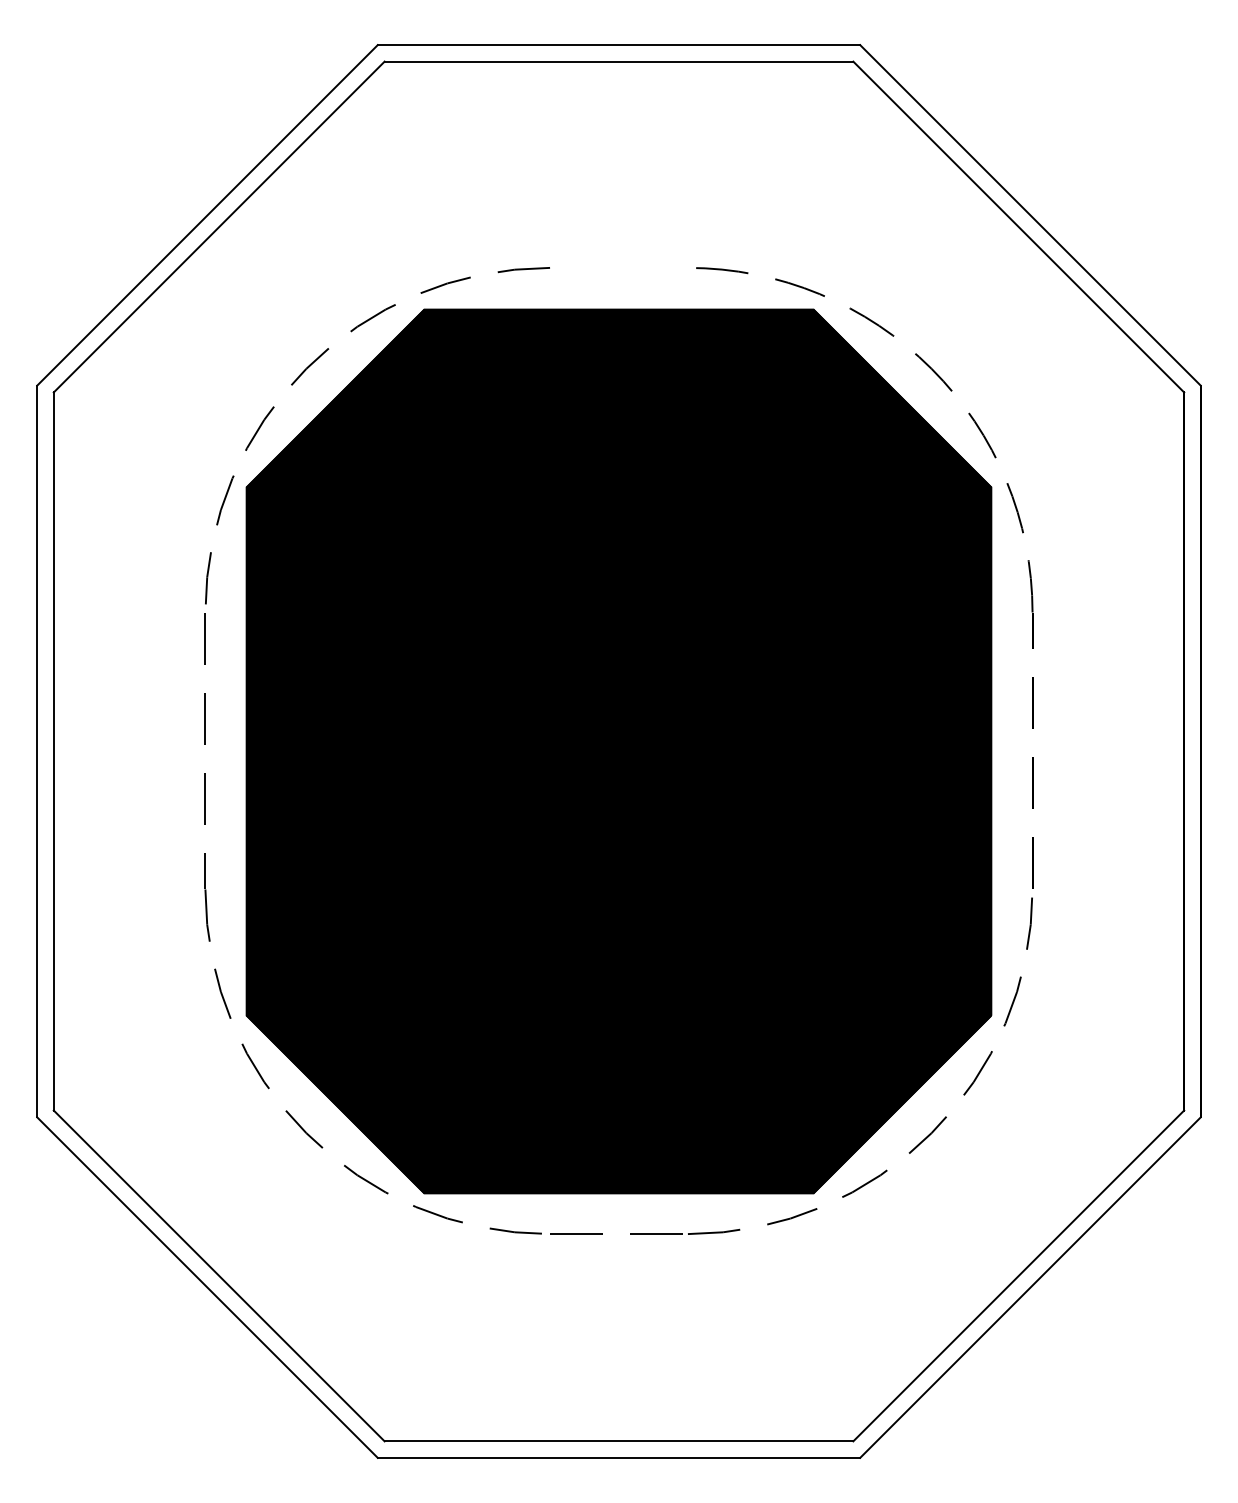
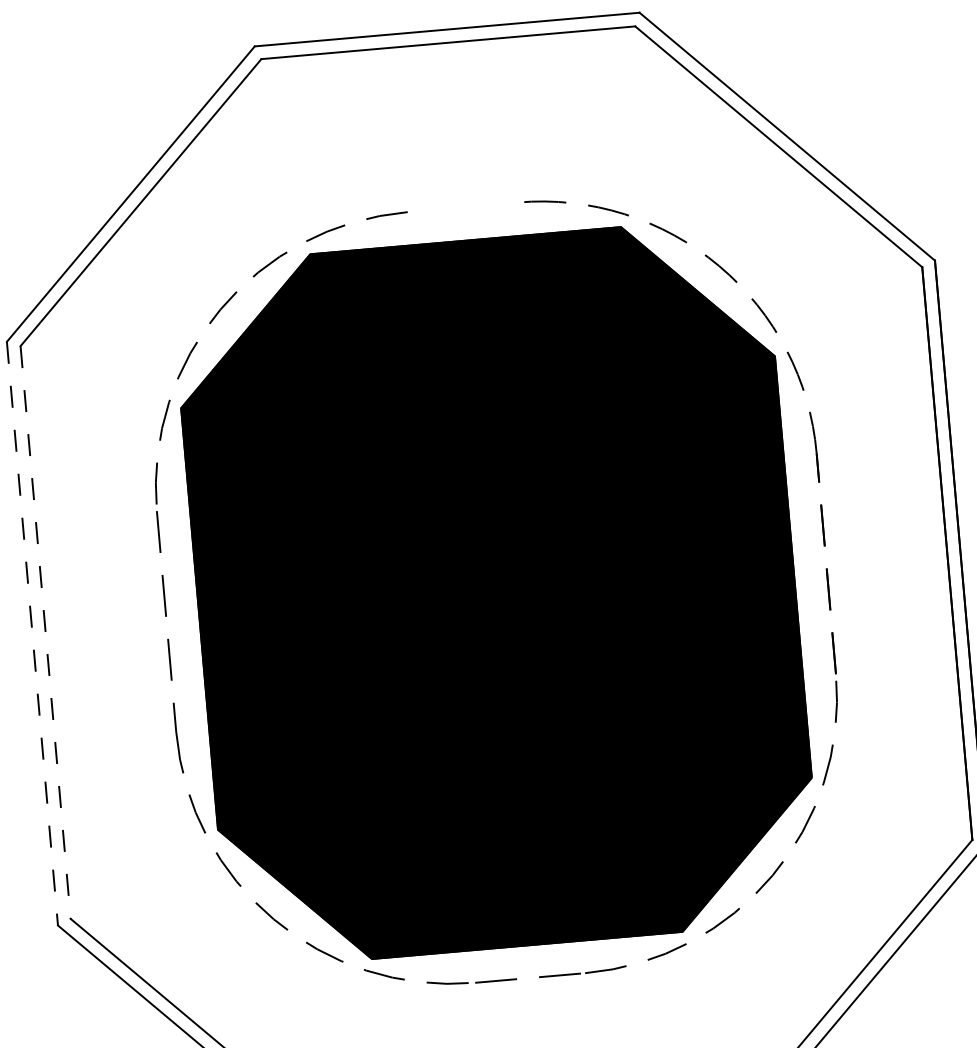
line: (37, 751) -> (32, 633), solid -> dashed
line: (53, 751) -> (45, 632), solid -> dashed

